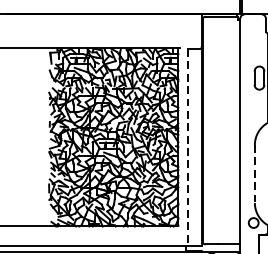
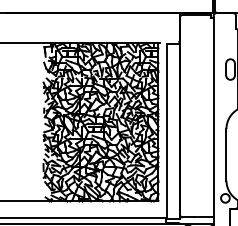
line: (188, 147) -> (167, 131), dashed -> solid
line: (254, 173) -> (226, 154), dashed -> solid

